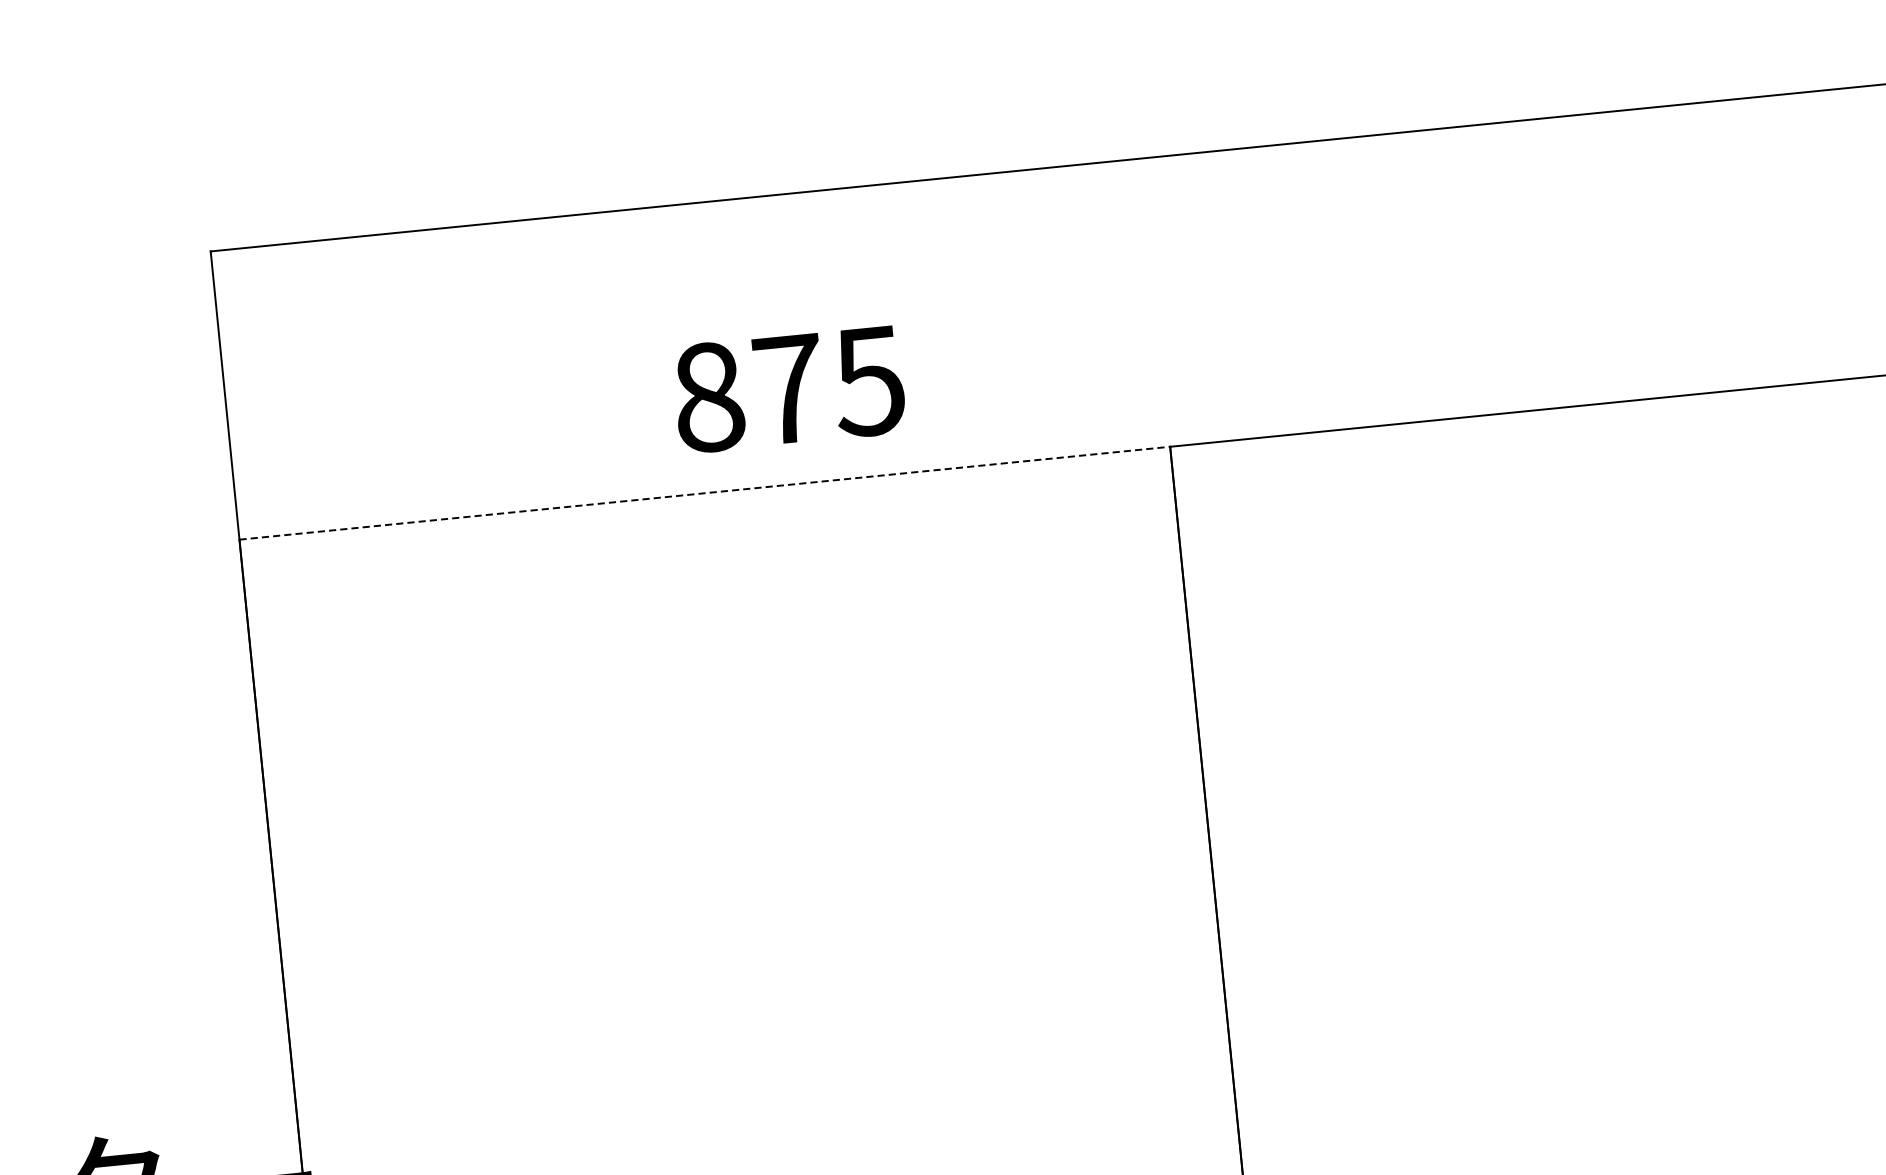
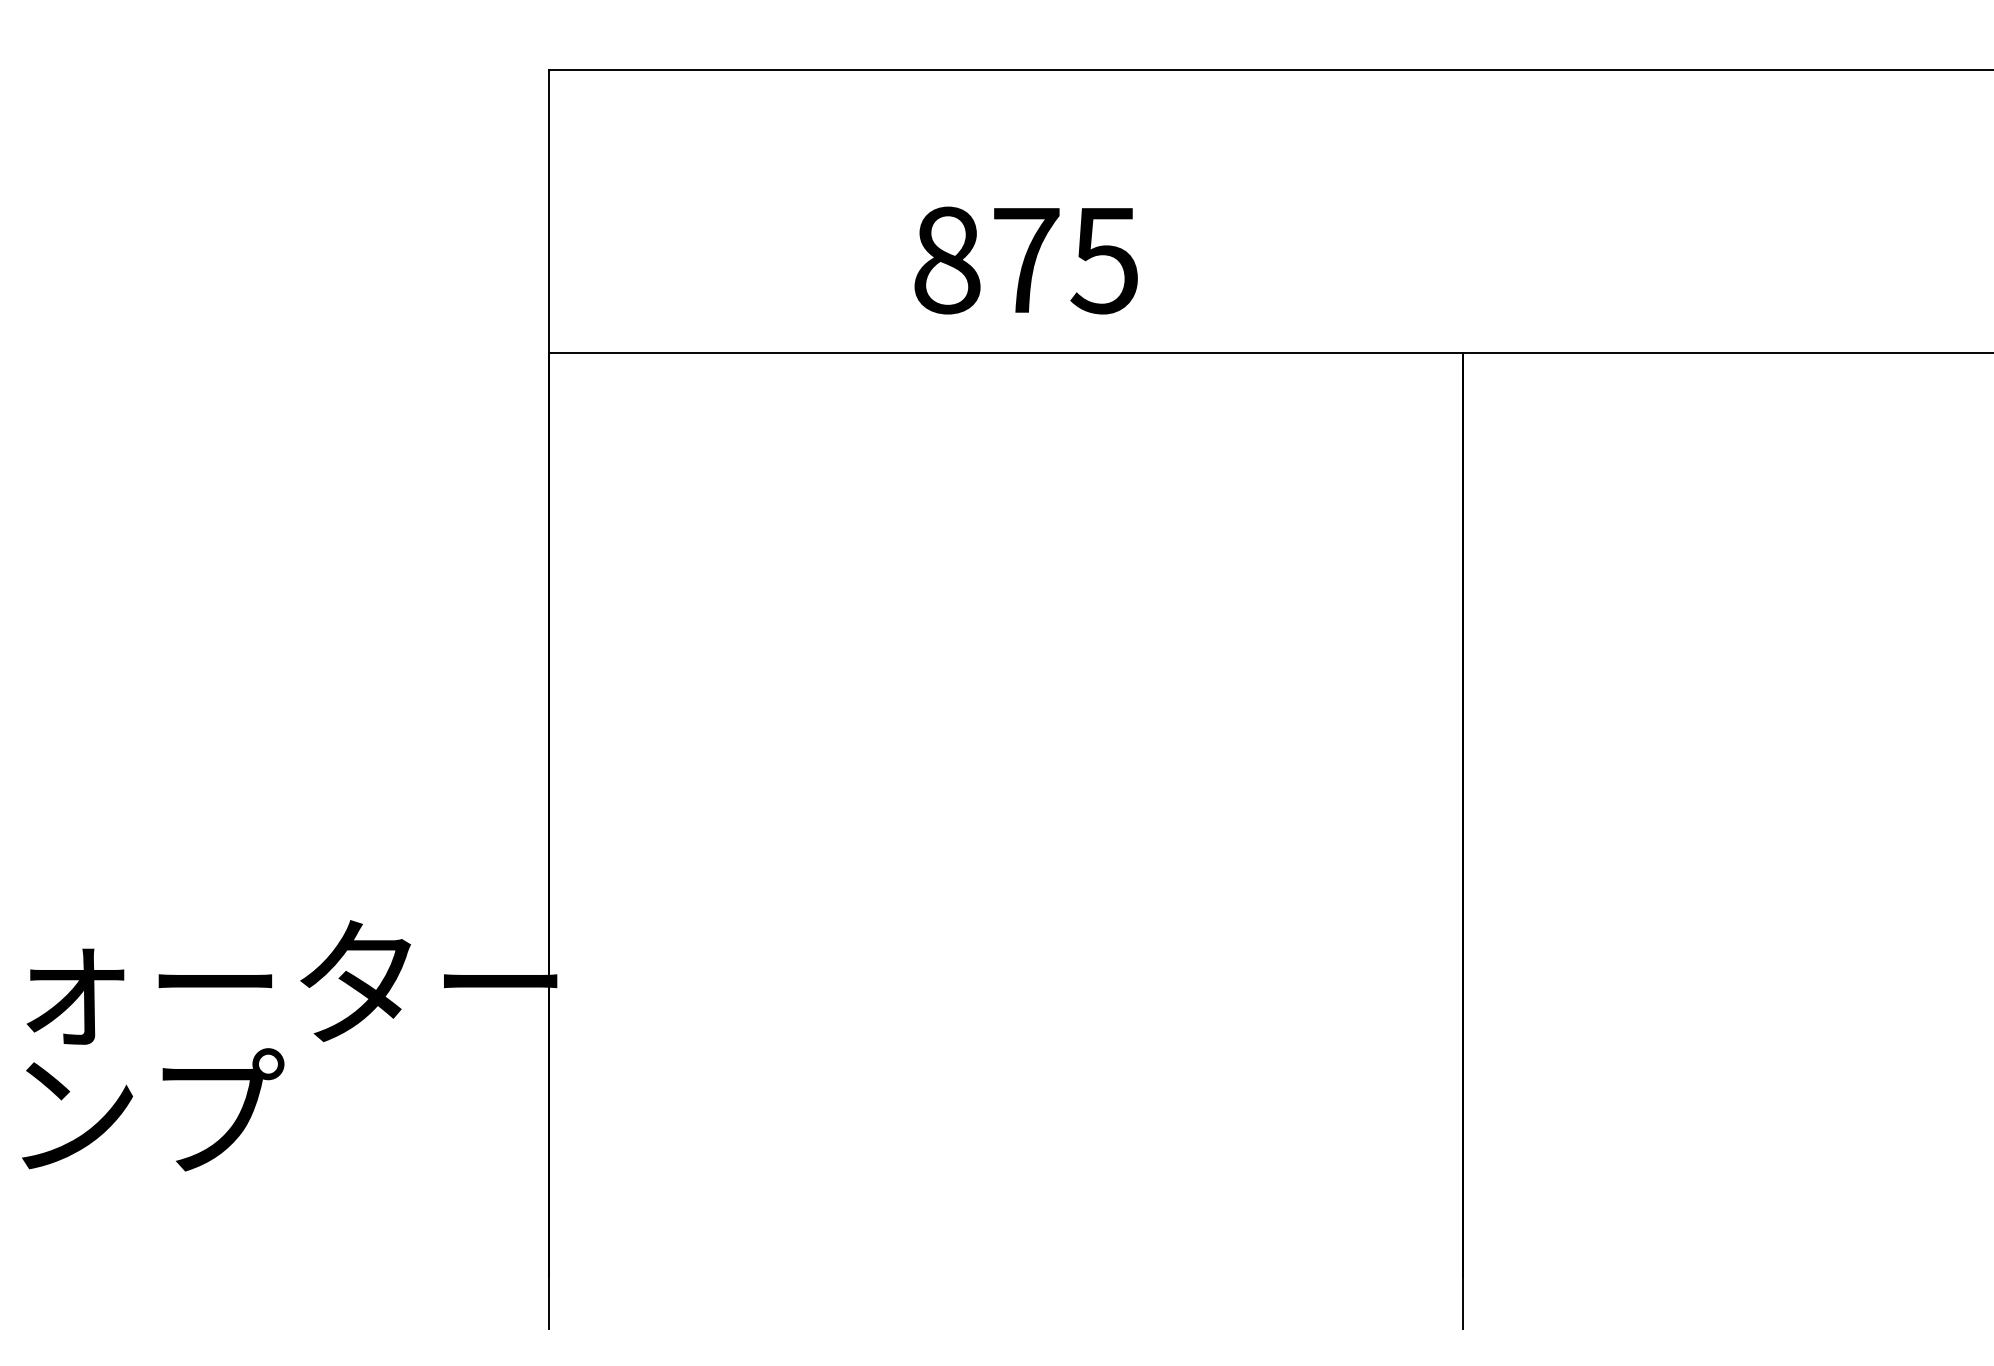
text: (788, 389) -> (1025, 260), moved
line: (705, 493) -> (1006, 353), dashed -> solid

